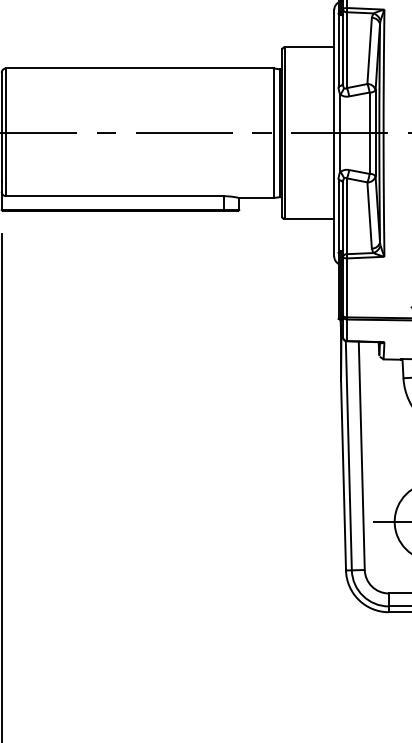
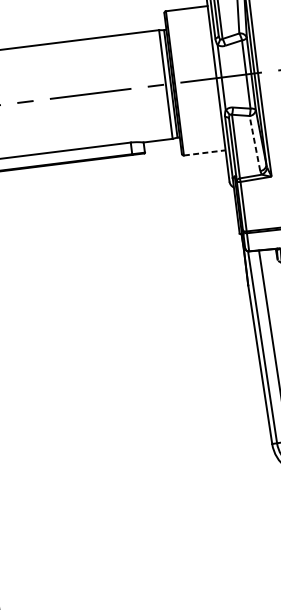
line: (369, 214) -> (254, 142), solid -> dashed
line: (309, 219) -> (204, 153), solid -> dashed

